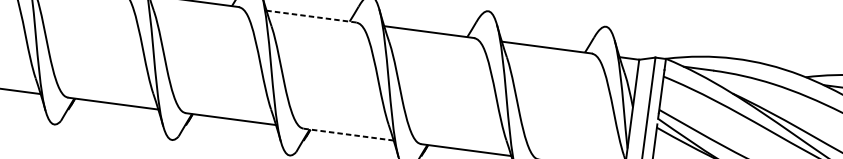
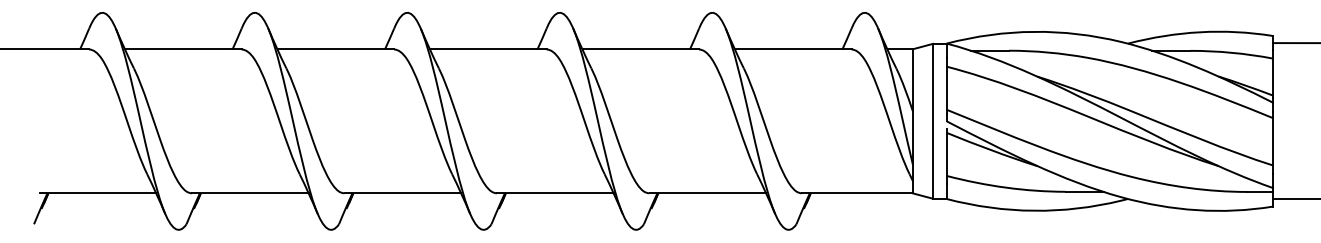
line: (310, 16) -> (487, 49), dashed -> solid
line: (348, 134) -> (554, 193), dashed -> solid

